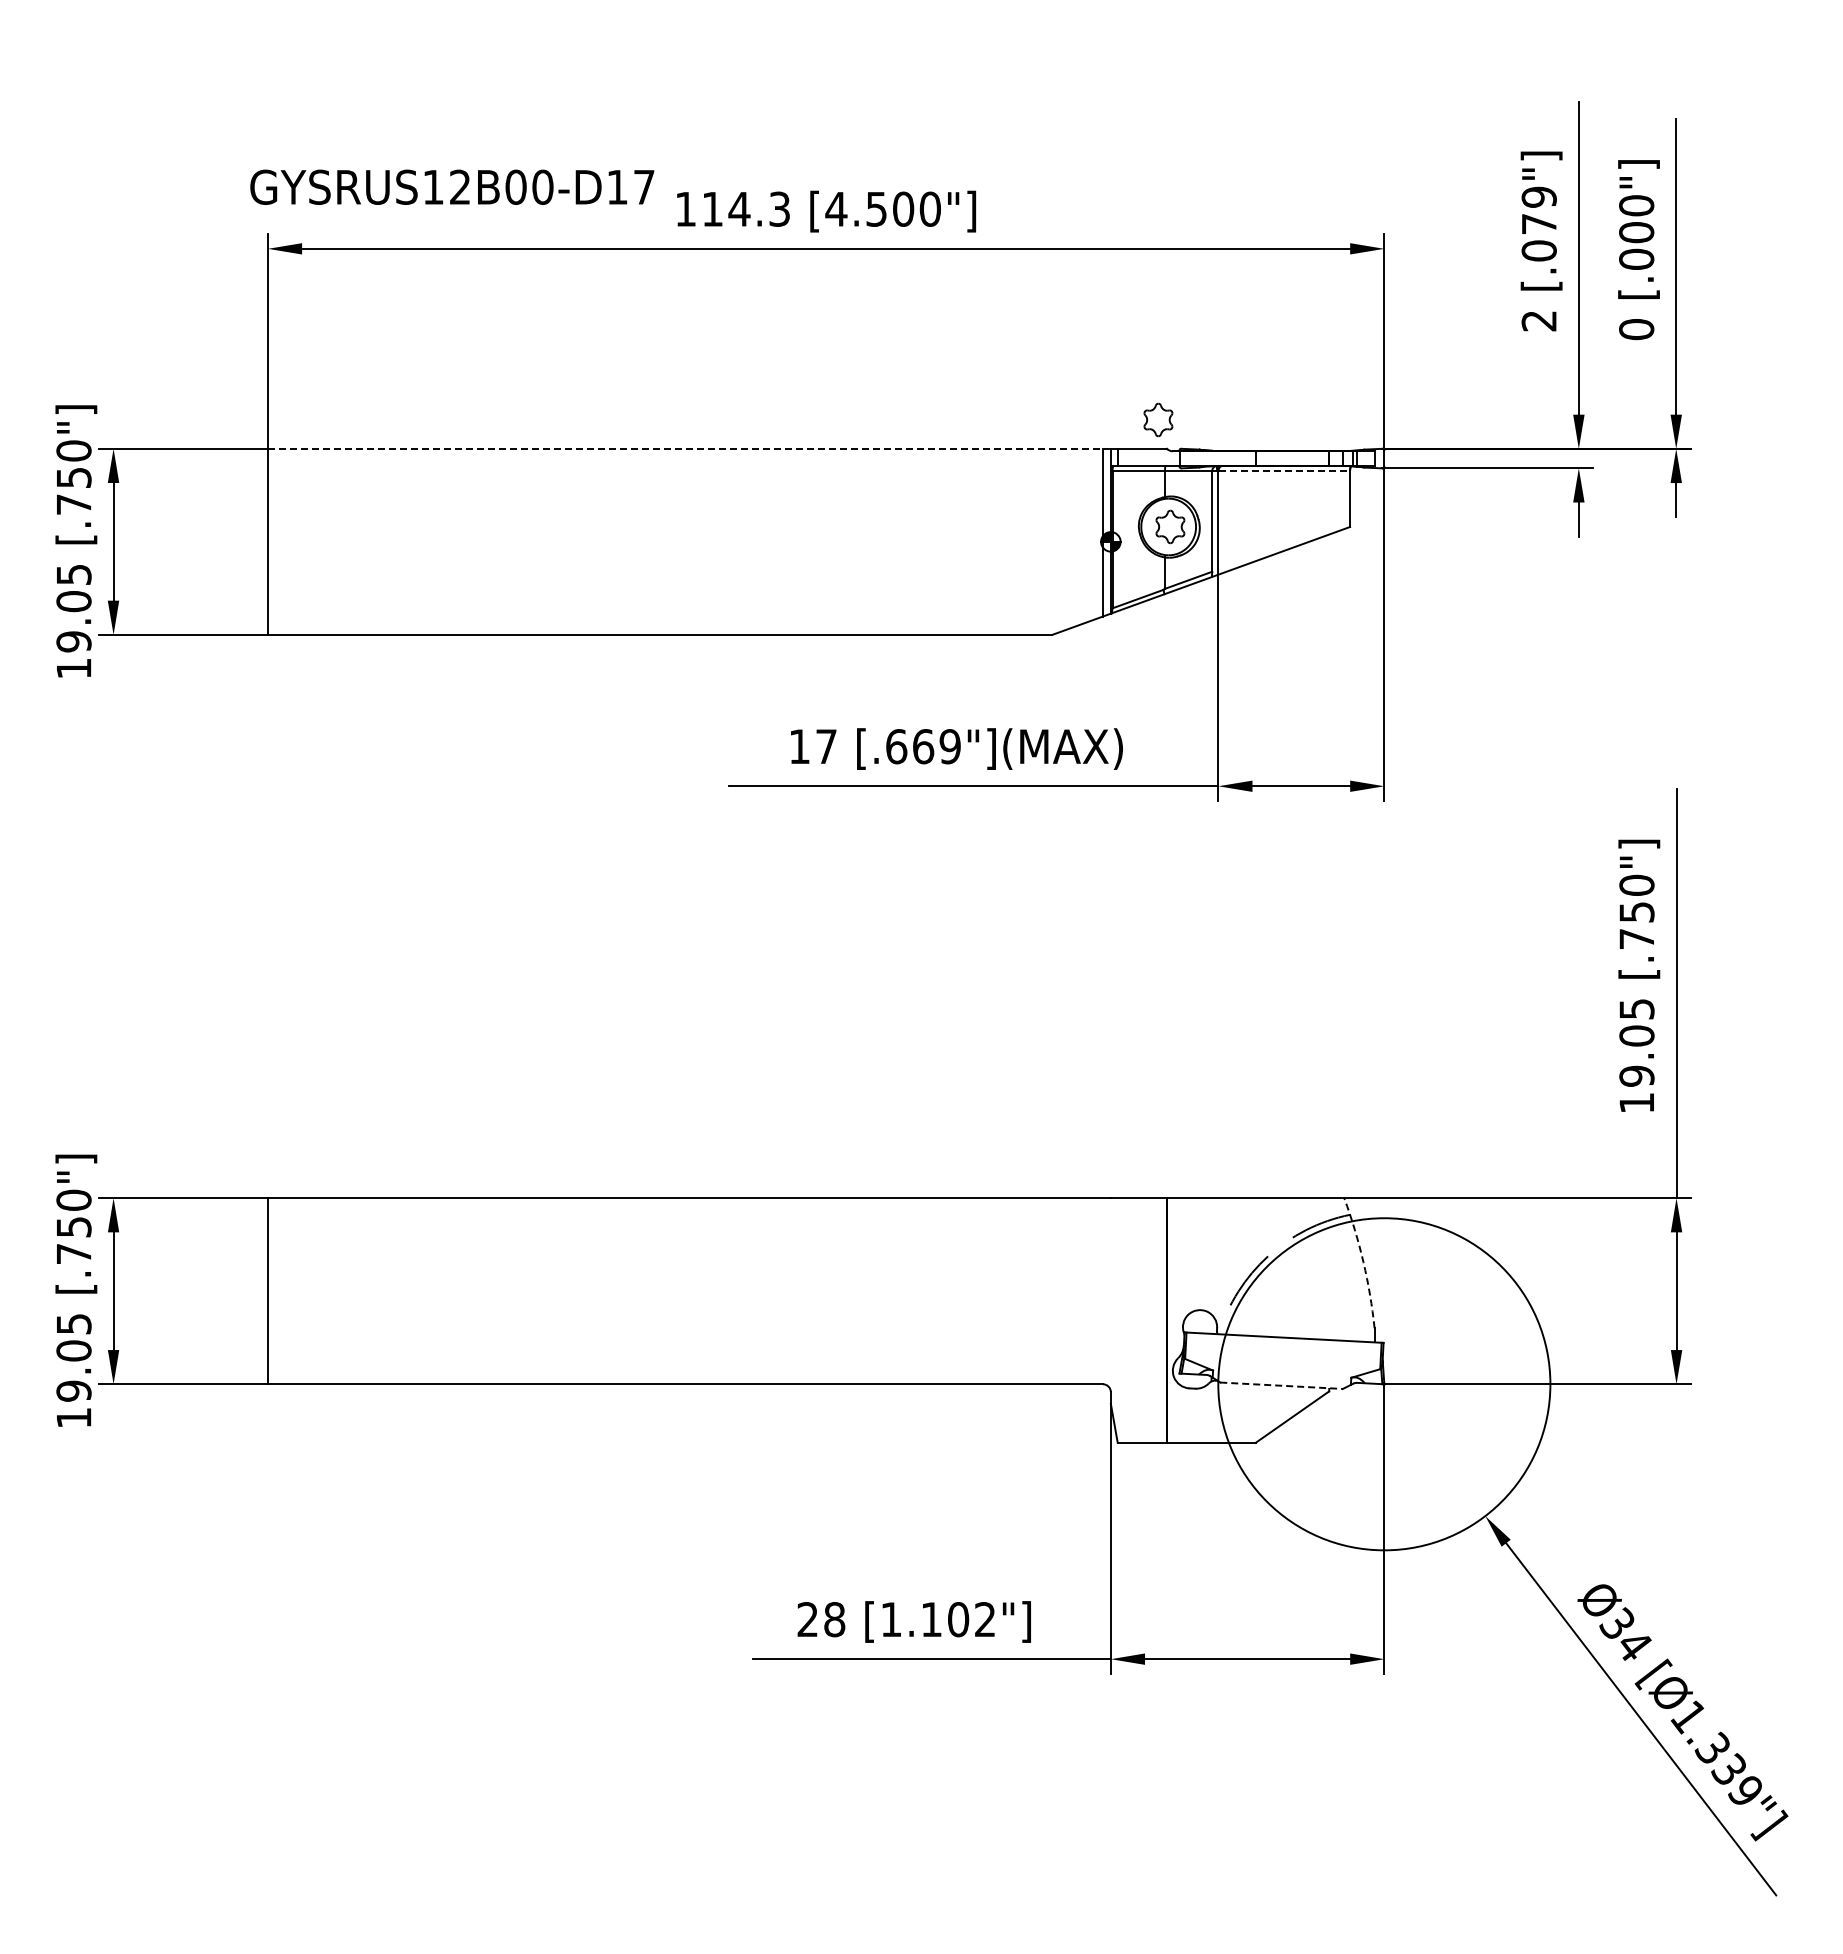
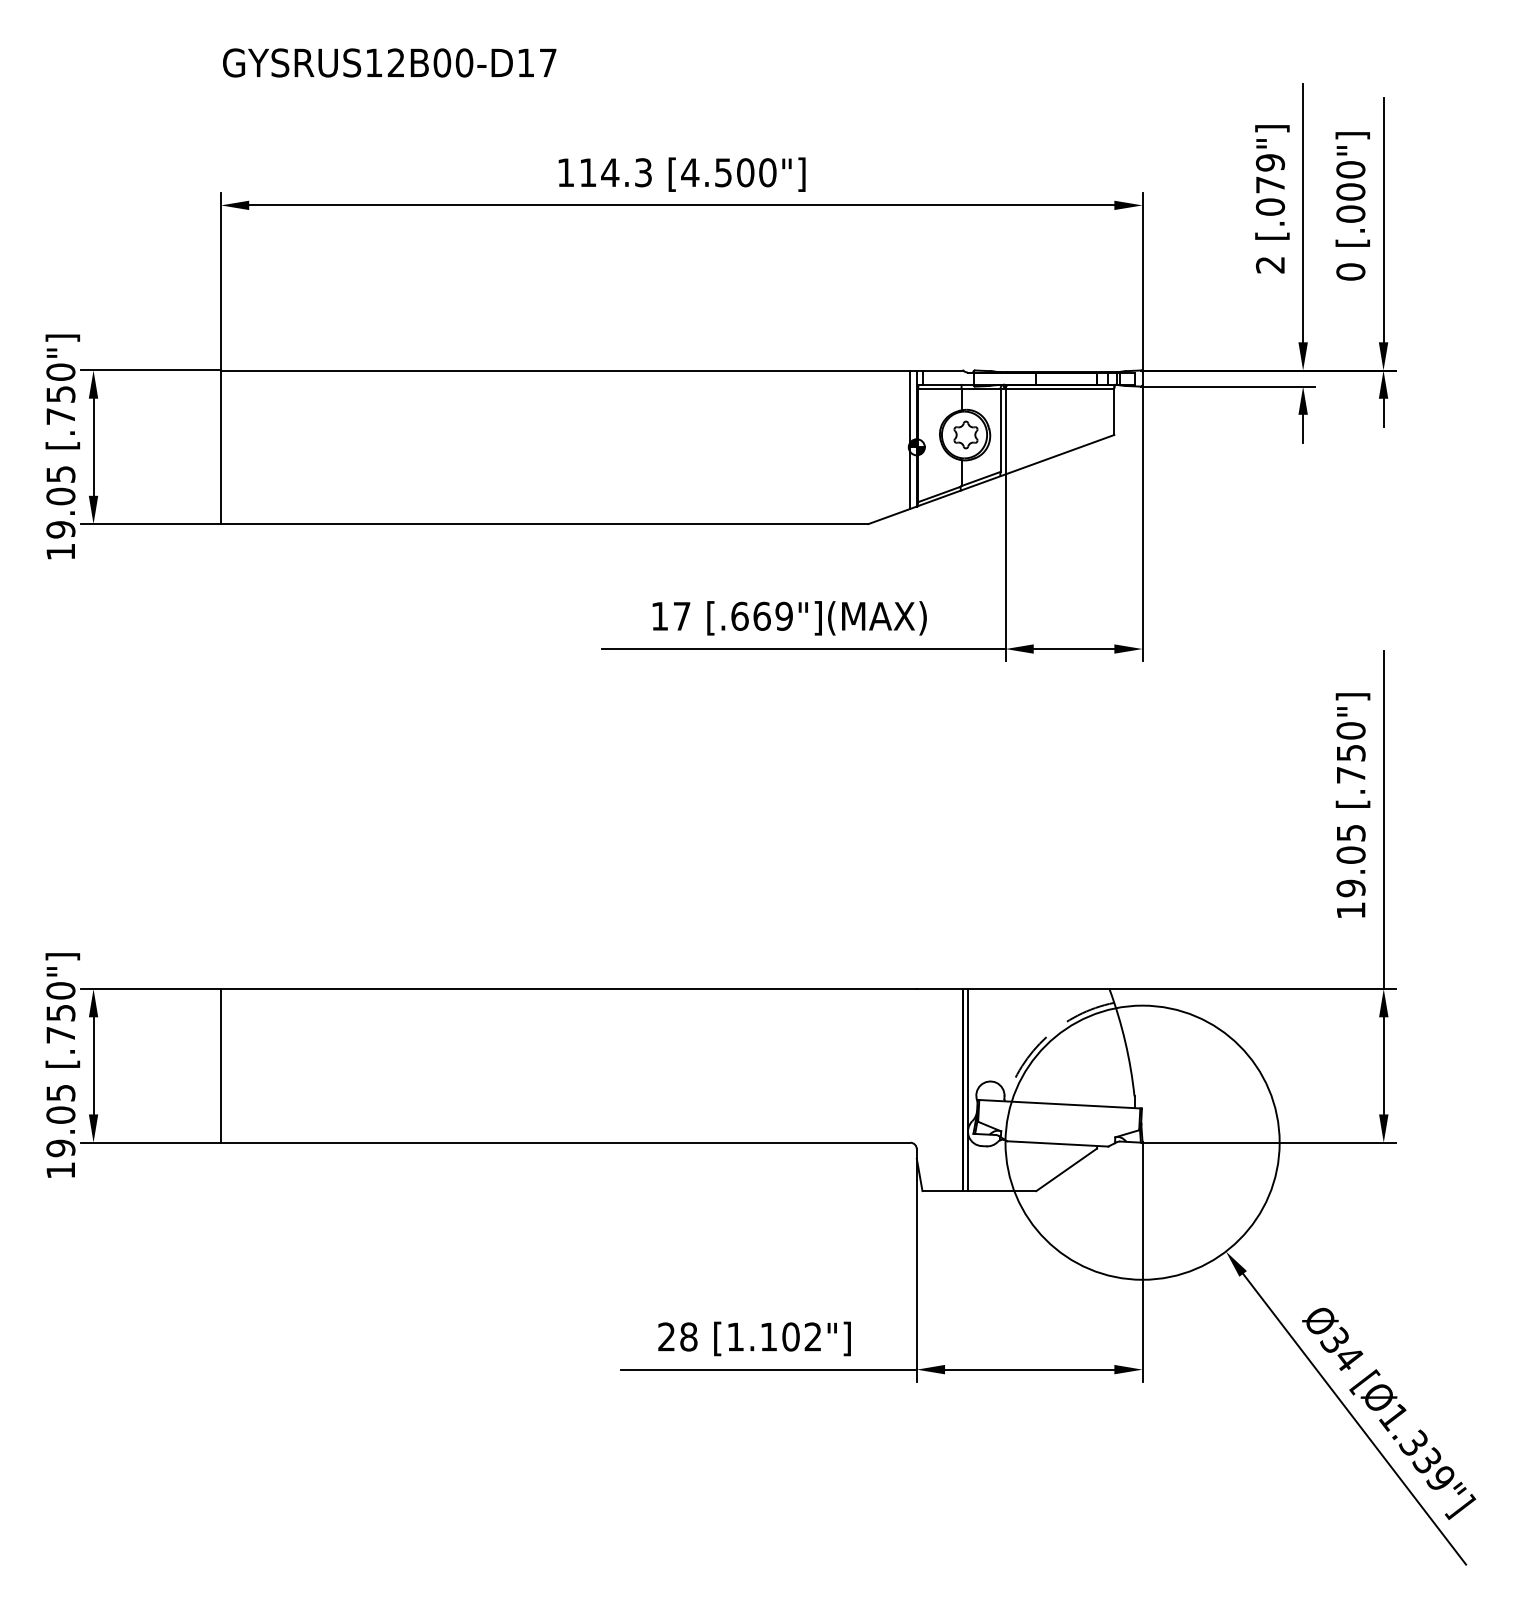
text: (452, 186) -> (389, 62), moved
part: (1158, 419) -> (956, 346), removed
line: (689, 448) -> (568, 370), dashed -> solid
line: (1284, 470) -> (1060, 388), dashed -> solid
arc: (1363, 1262) -> (1125, 1042), dashed -> solid
line: (1172, 1320) -> (967, 1090), added
line: (1282, 1385) -> (1058, 1143), dashed -> solid

